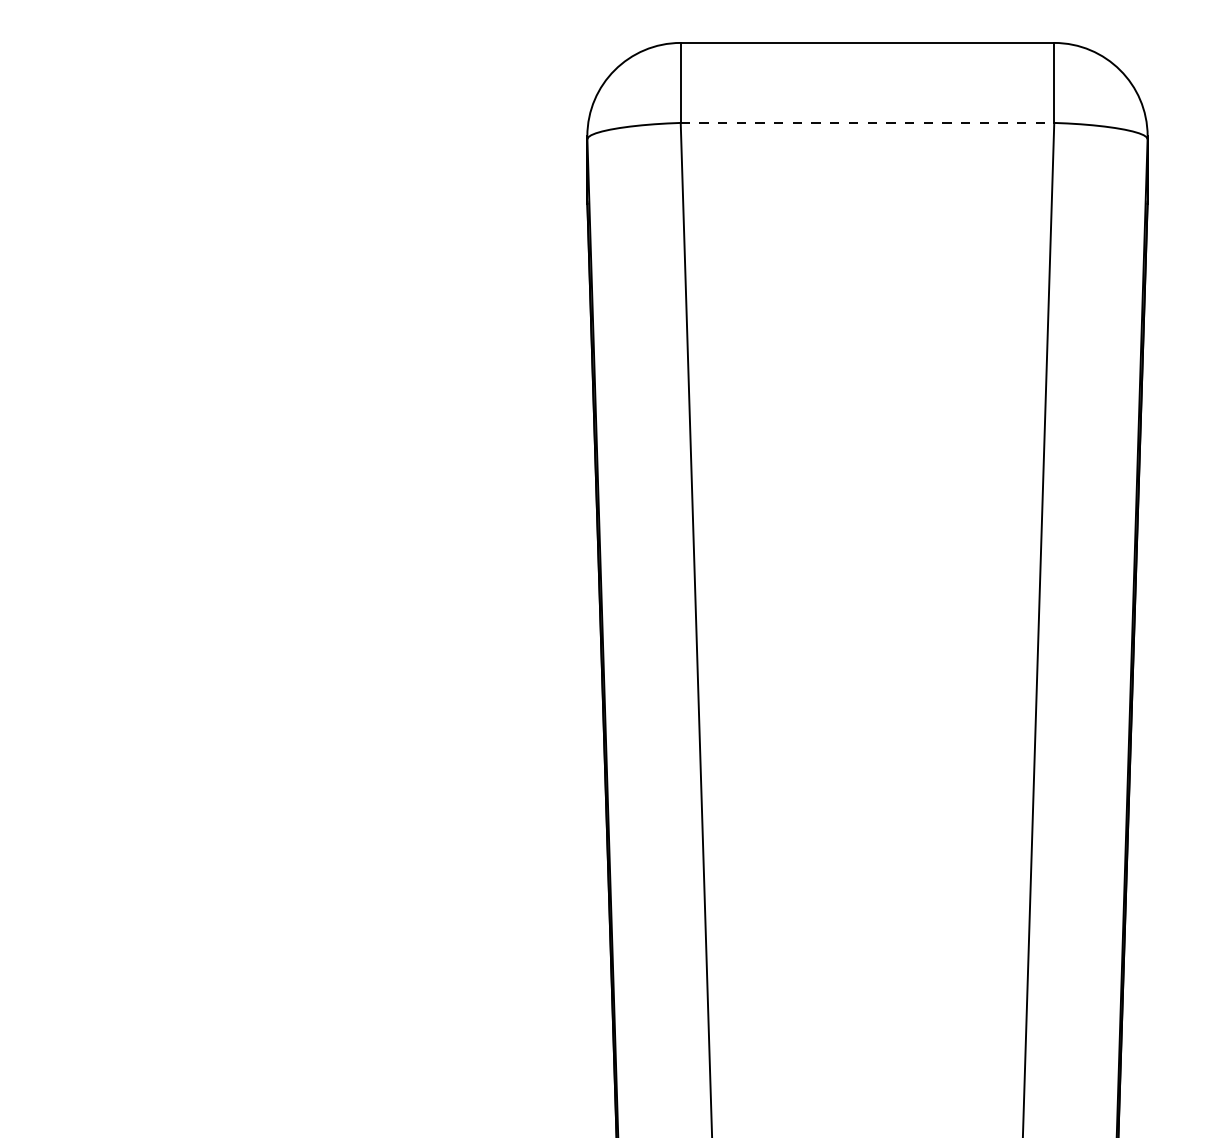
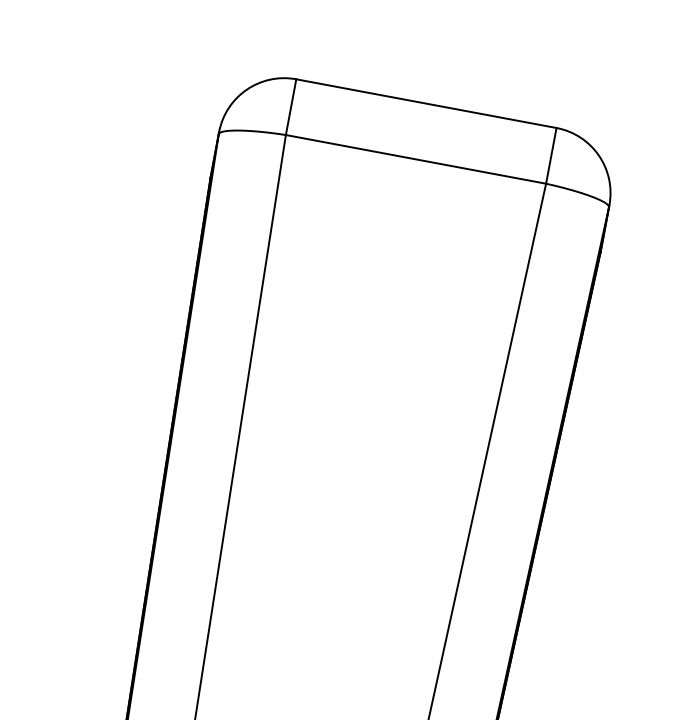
line: (867, 122) -> (416, 159), dashed -> solid

